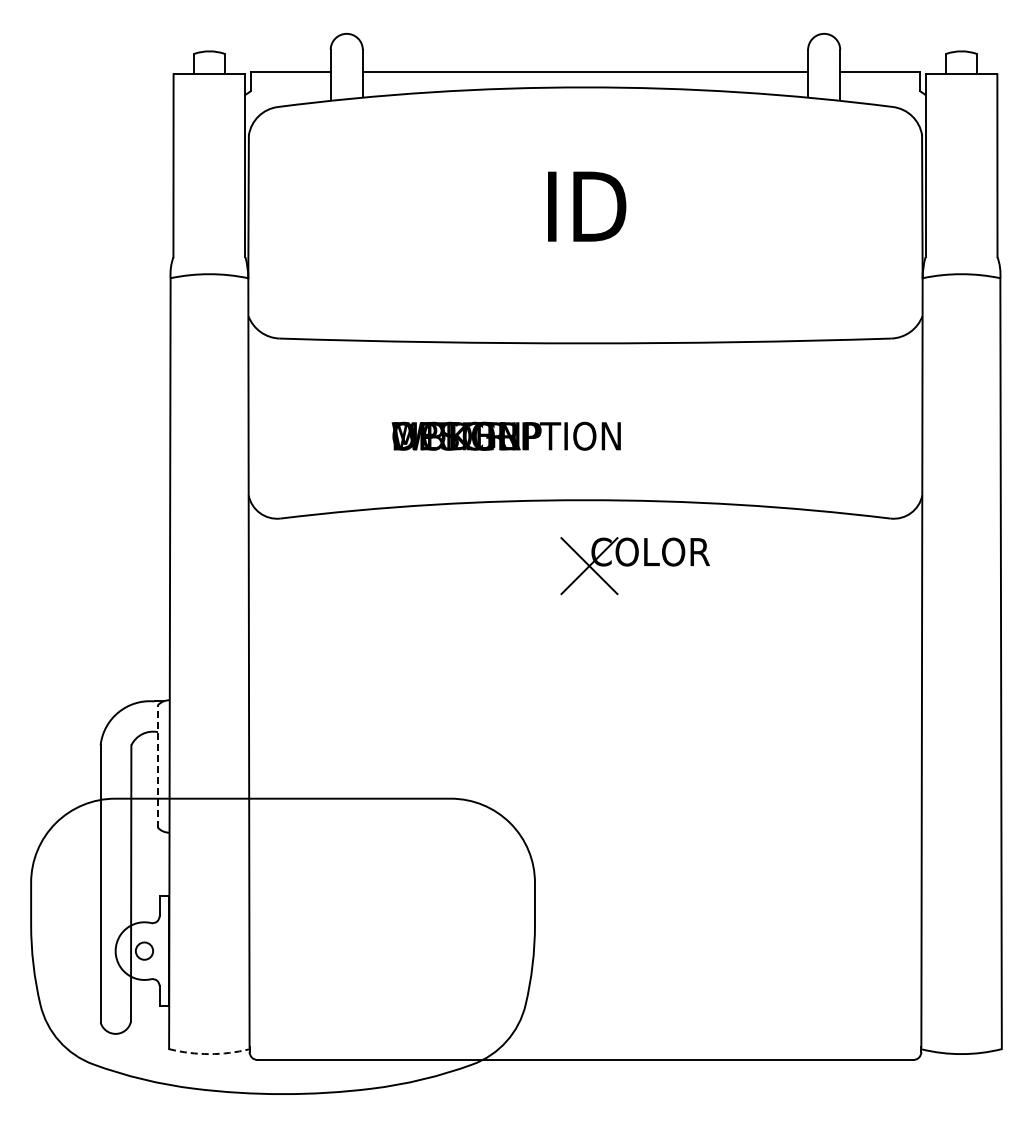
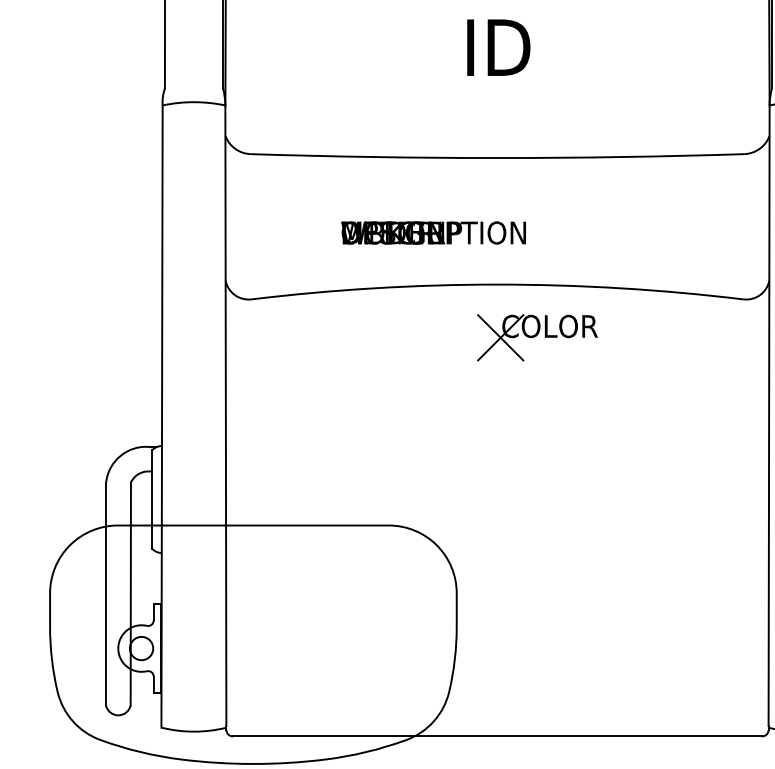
line: (157, 766) -> (152, 499), dashed -> solid
circle: (144, 950) -> (141, 648), size x1.67
arc: (209, 1054) -> (194, 731), dashed -> solid

